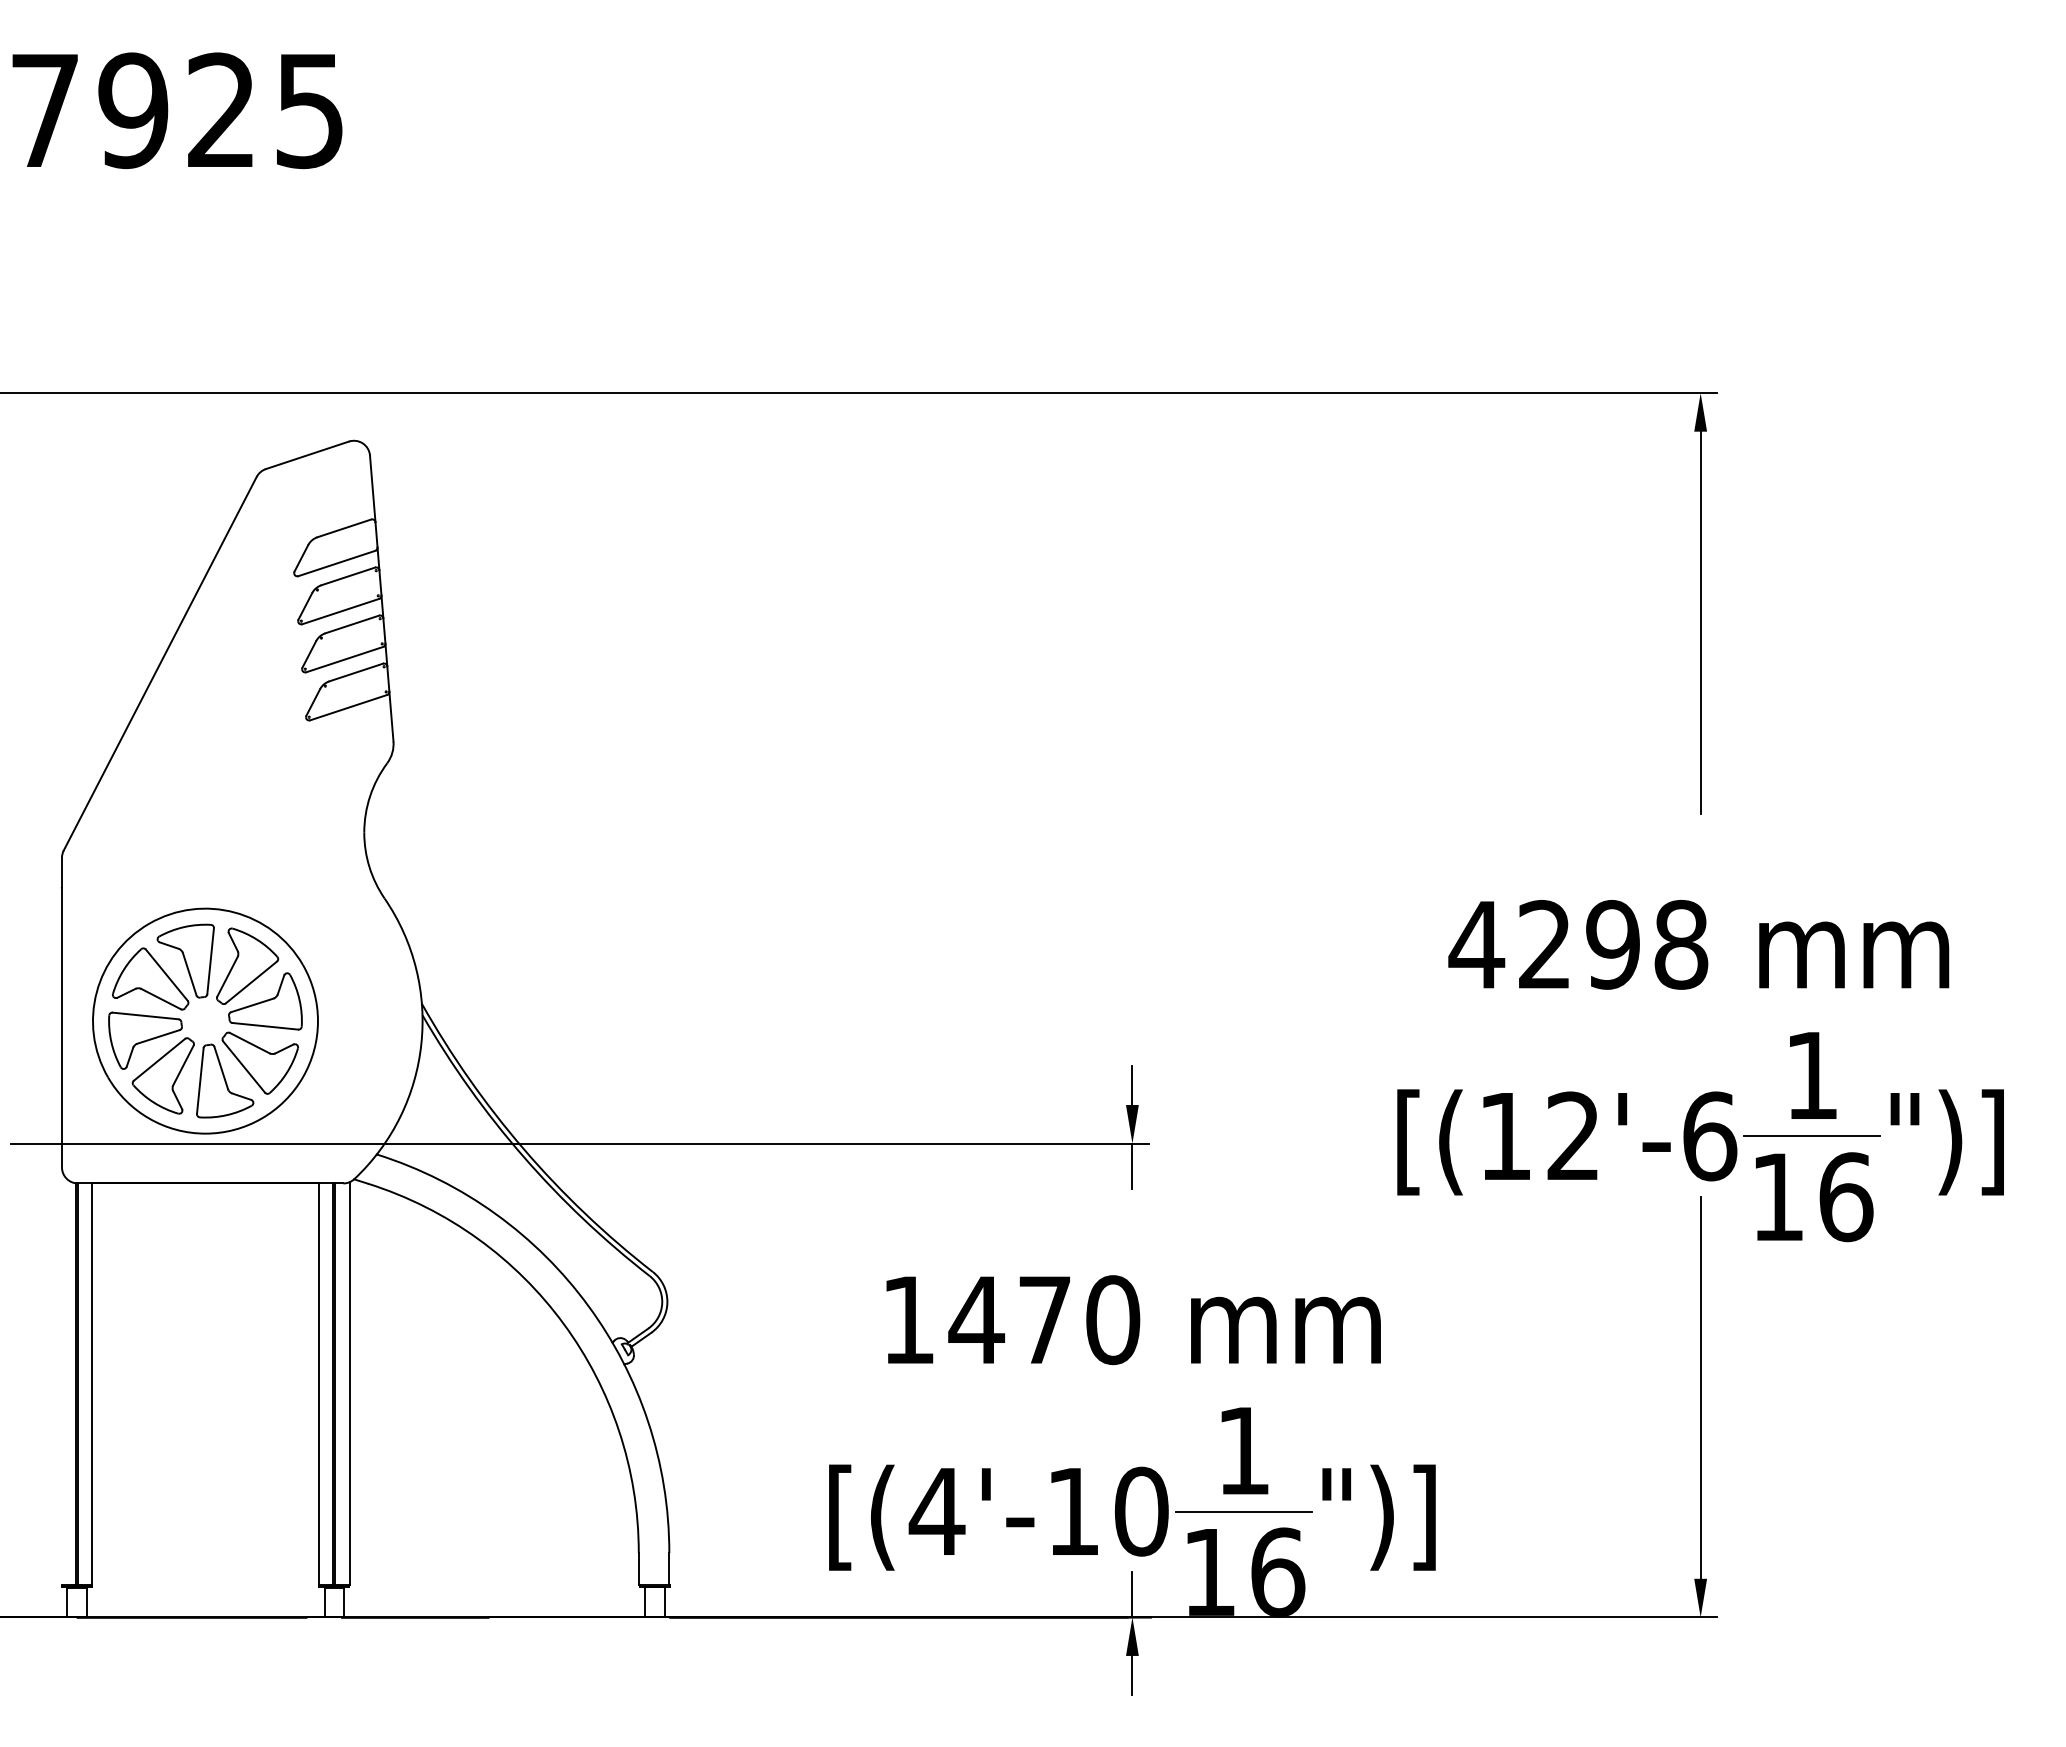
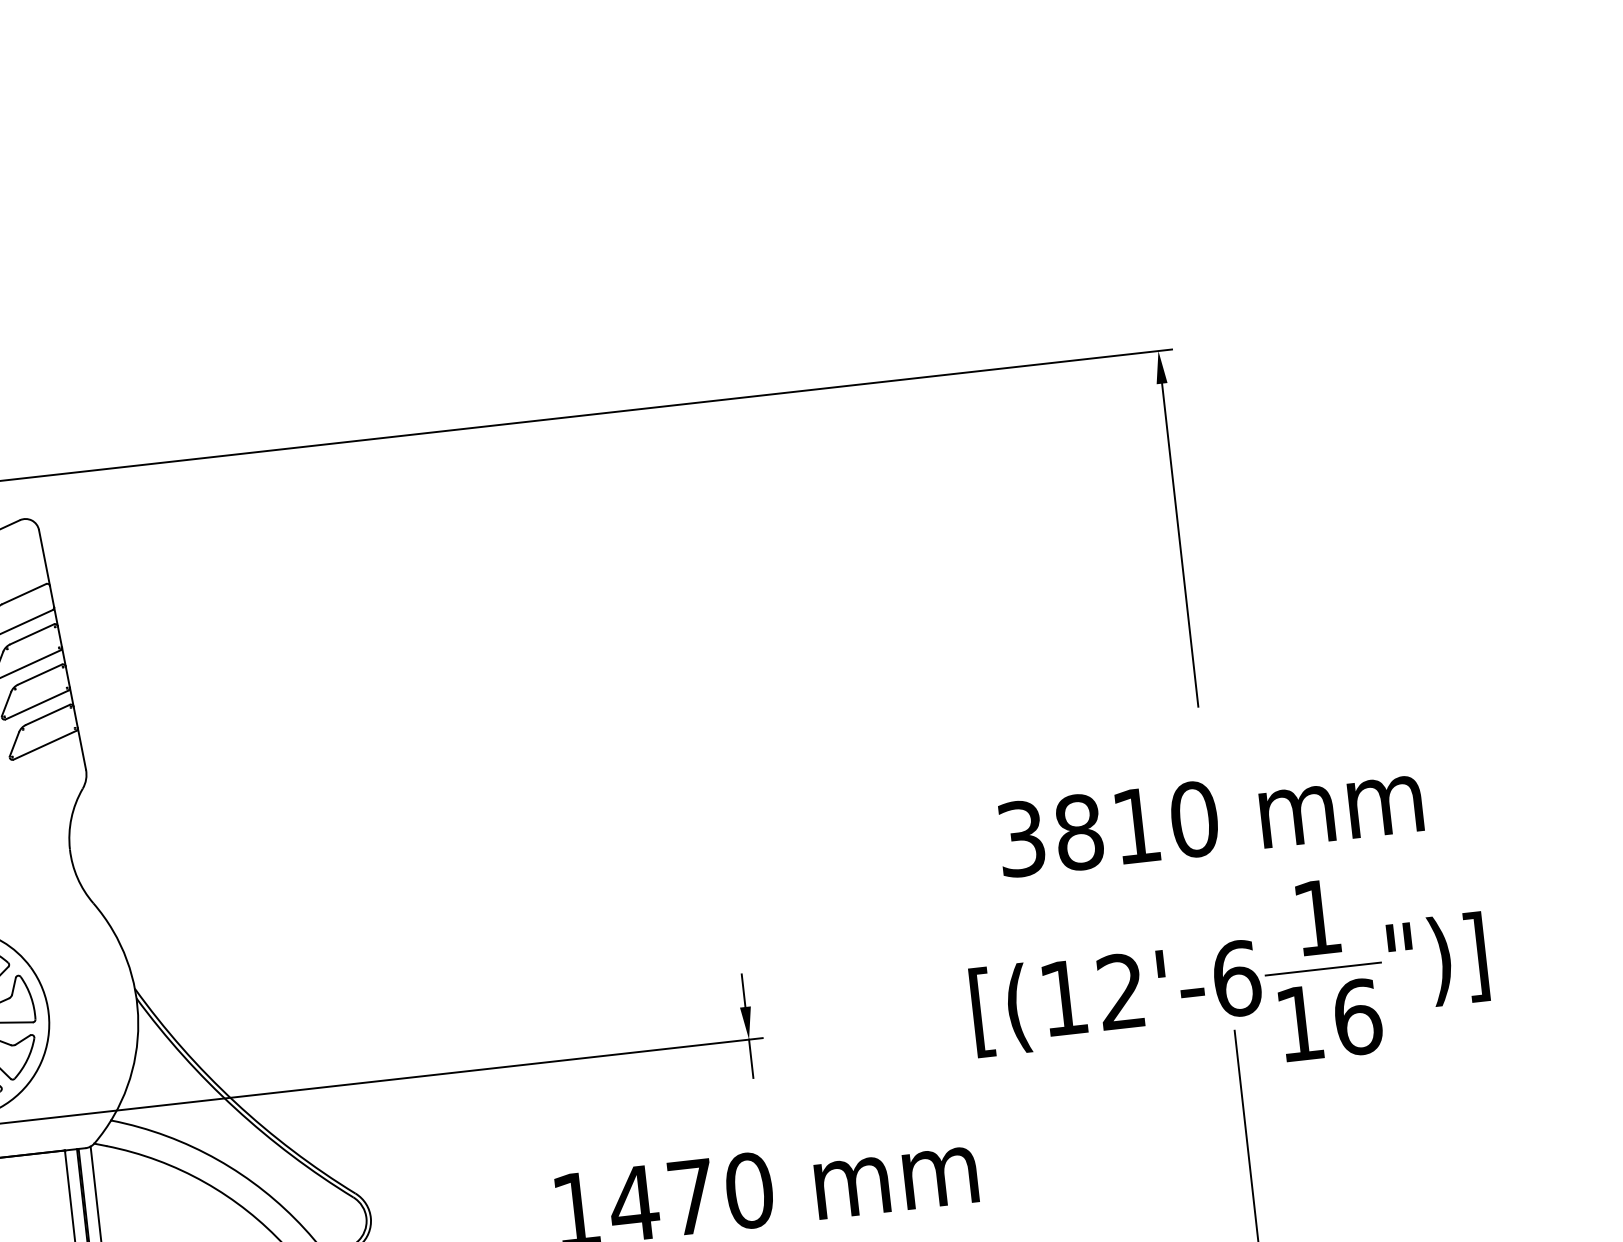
text: (1578, 944) -> (1107, 828), 4298 -> 3810

